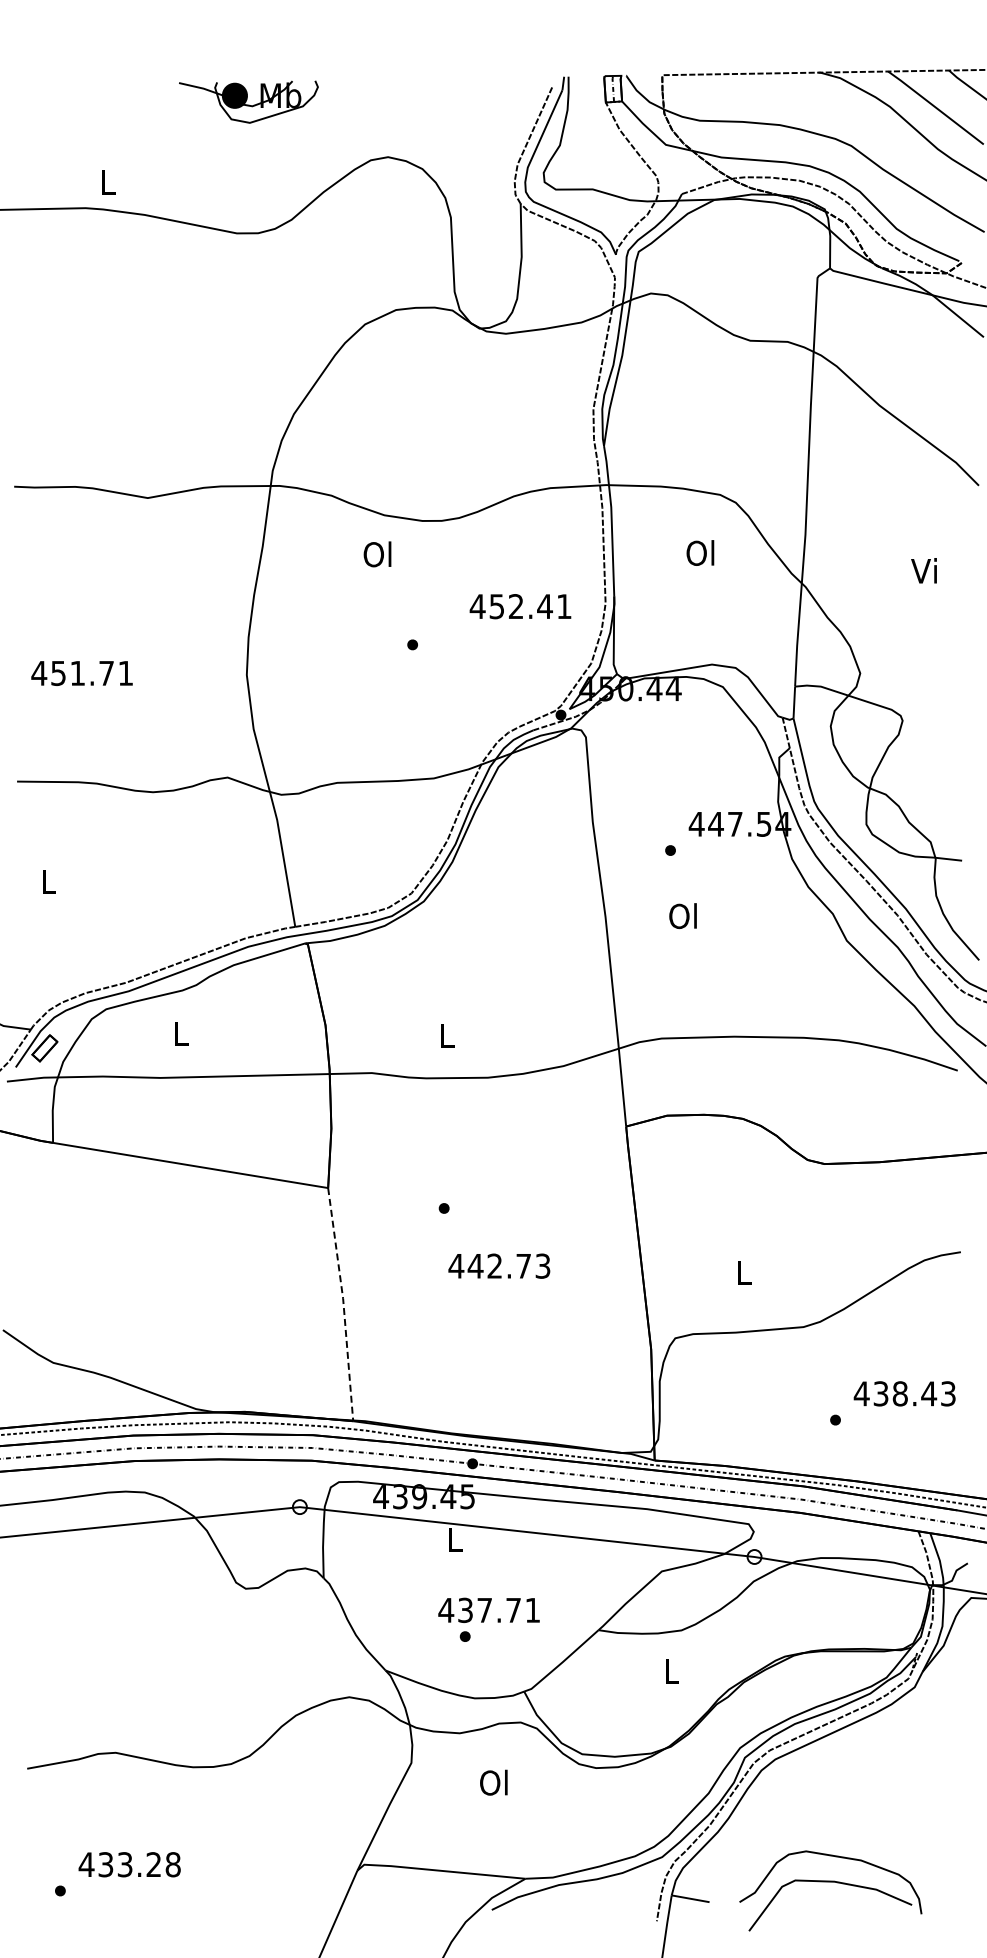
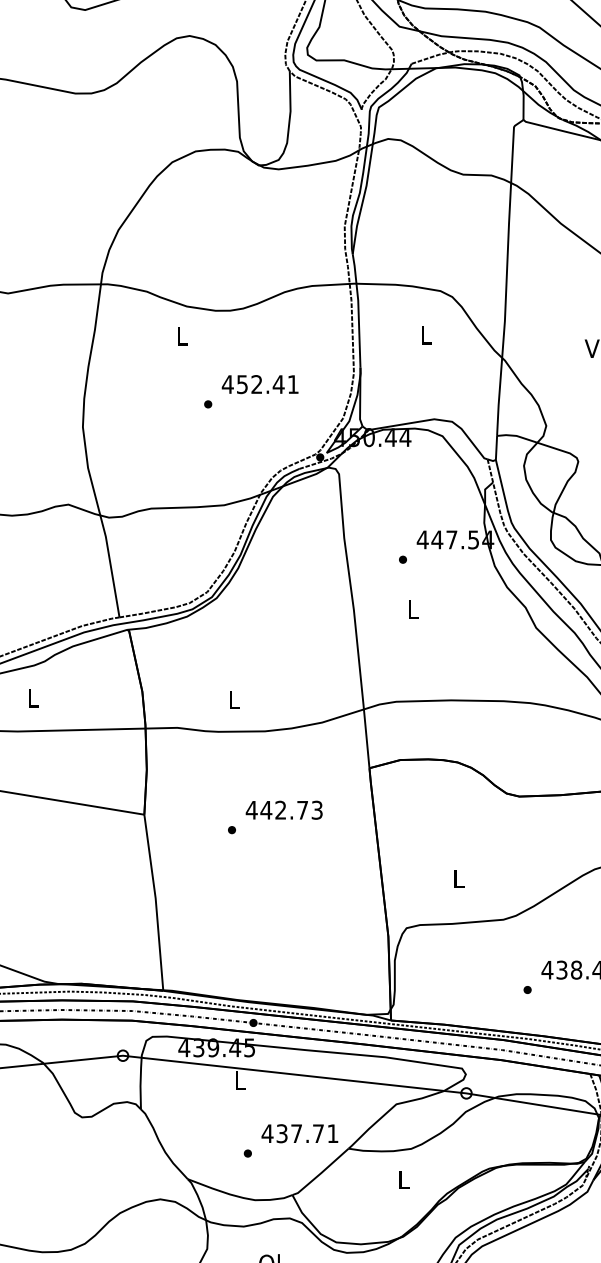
text: (700, 552) -> (425, 334), Ol -> L
text: (377, 554) -> (181, 336), Ol -> L
text: (520, 606) -> (260, 384), moved
text: (682, 916) -> (412, 609), Ol -> L
text: (499, 1265) -> (284, 809), moved
line: (343, 1303) -> (155, 901), dashed -> solid
text: (488, 1609) -> (299, 1133), moved

